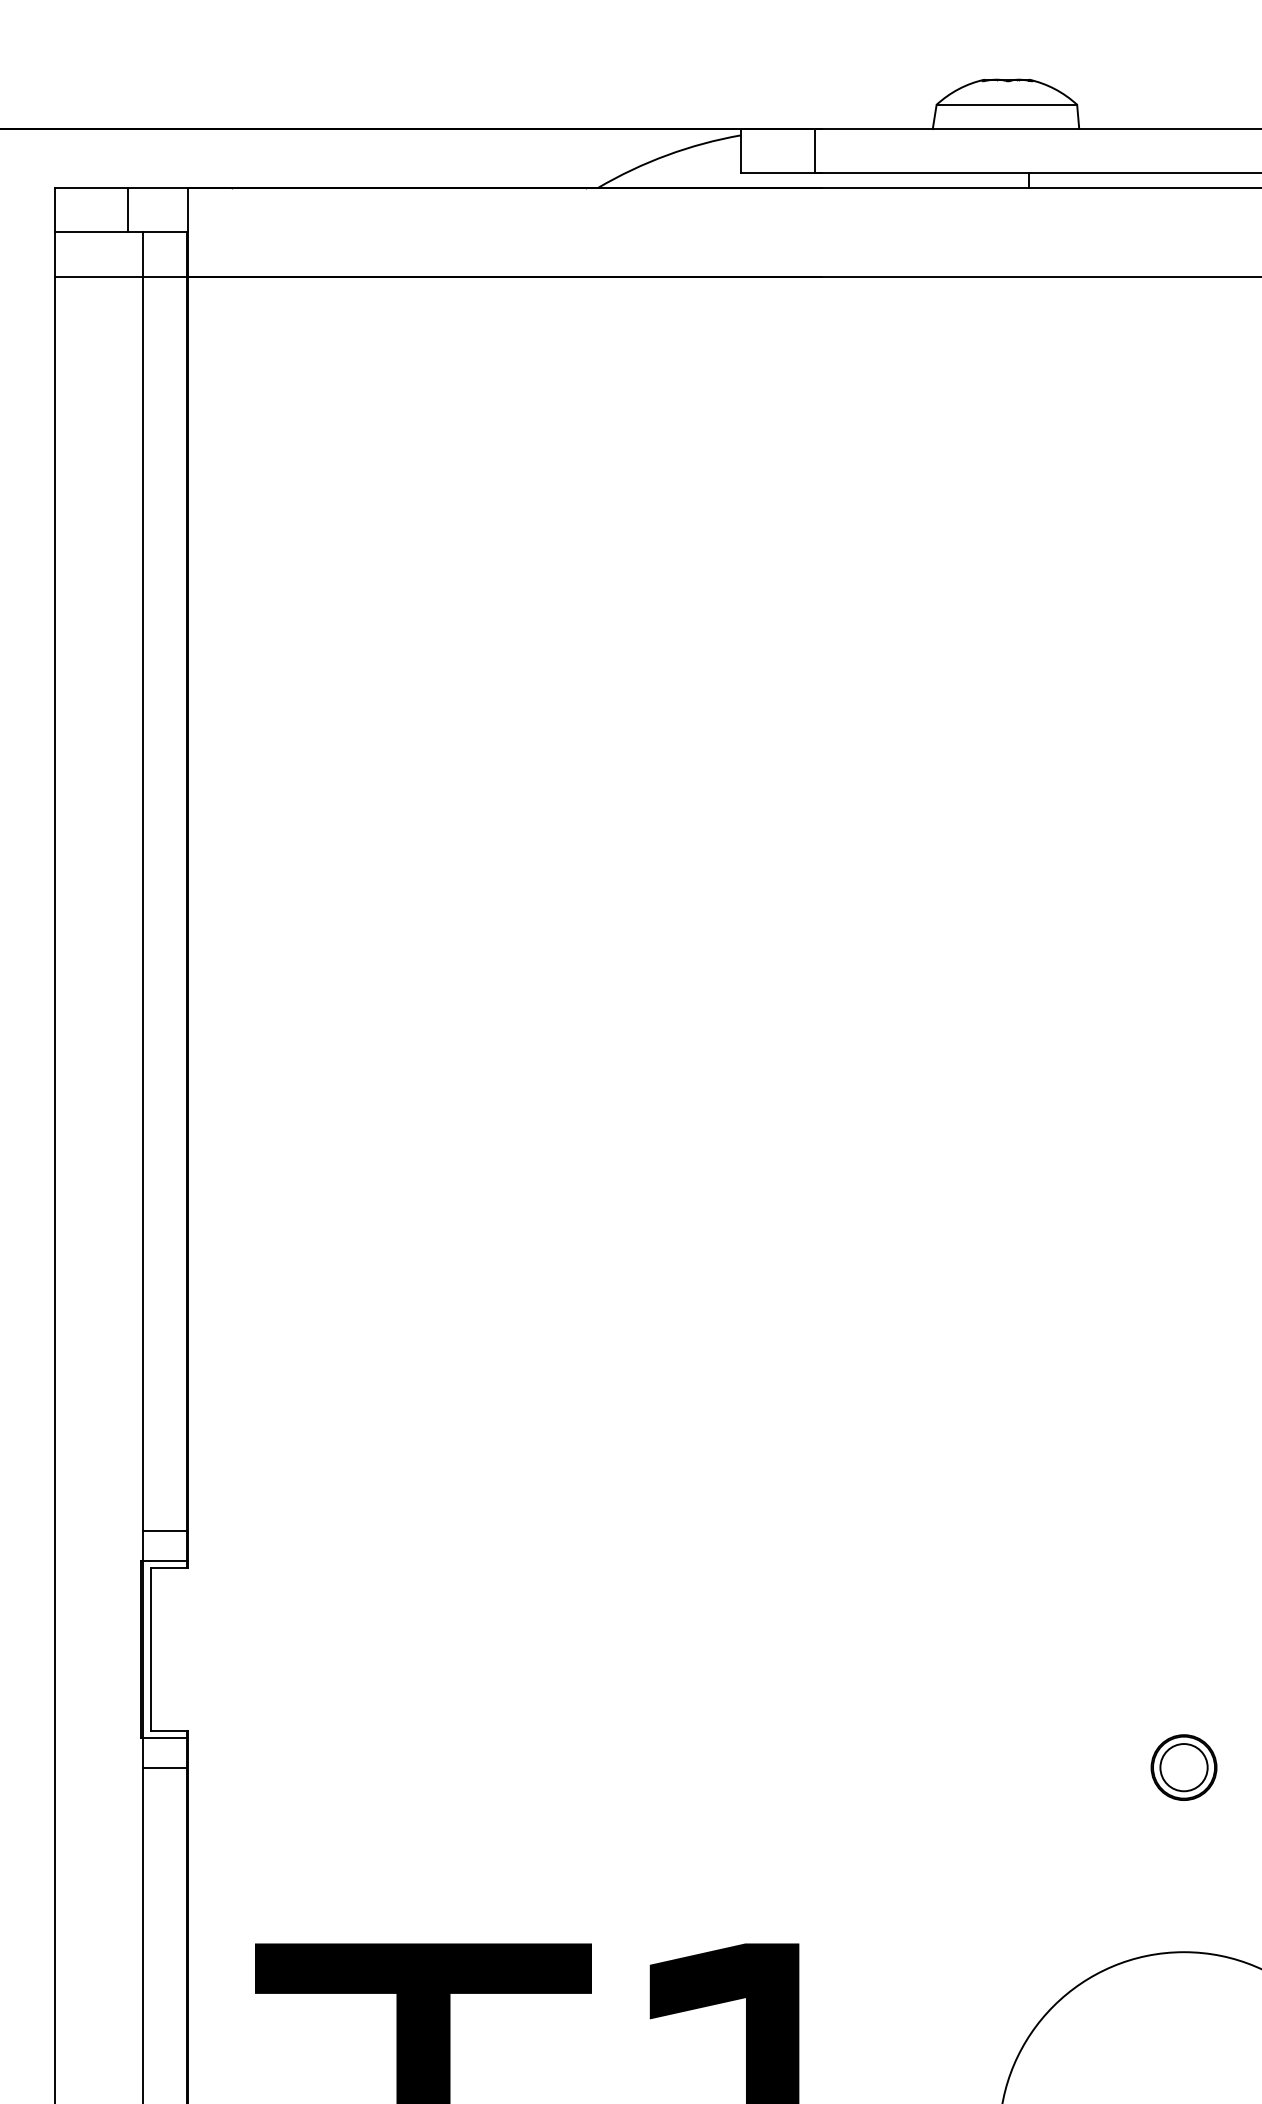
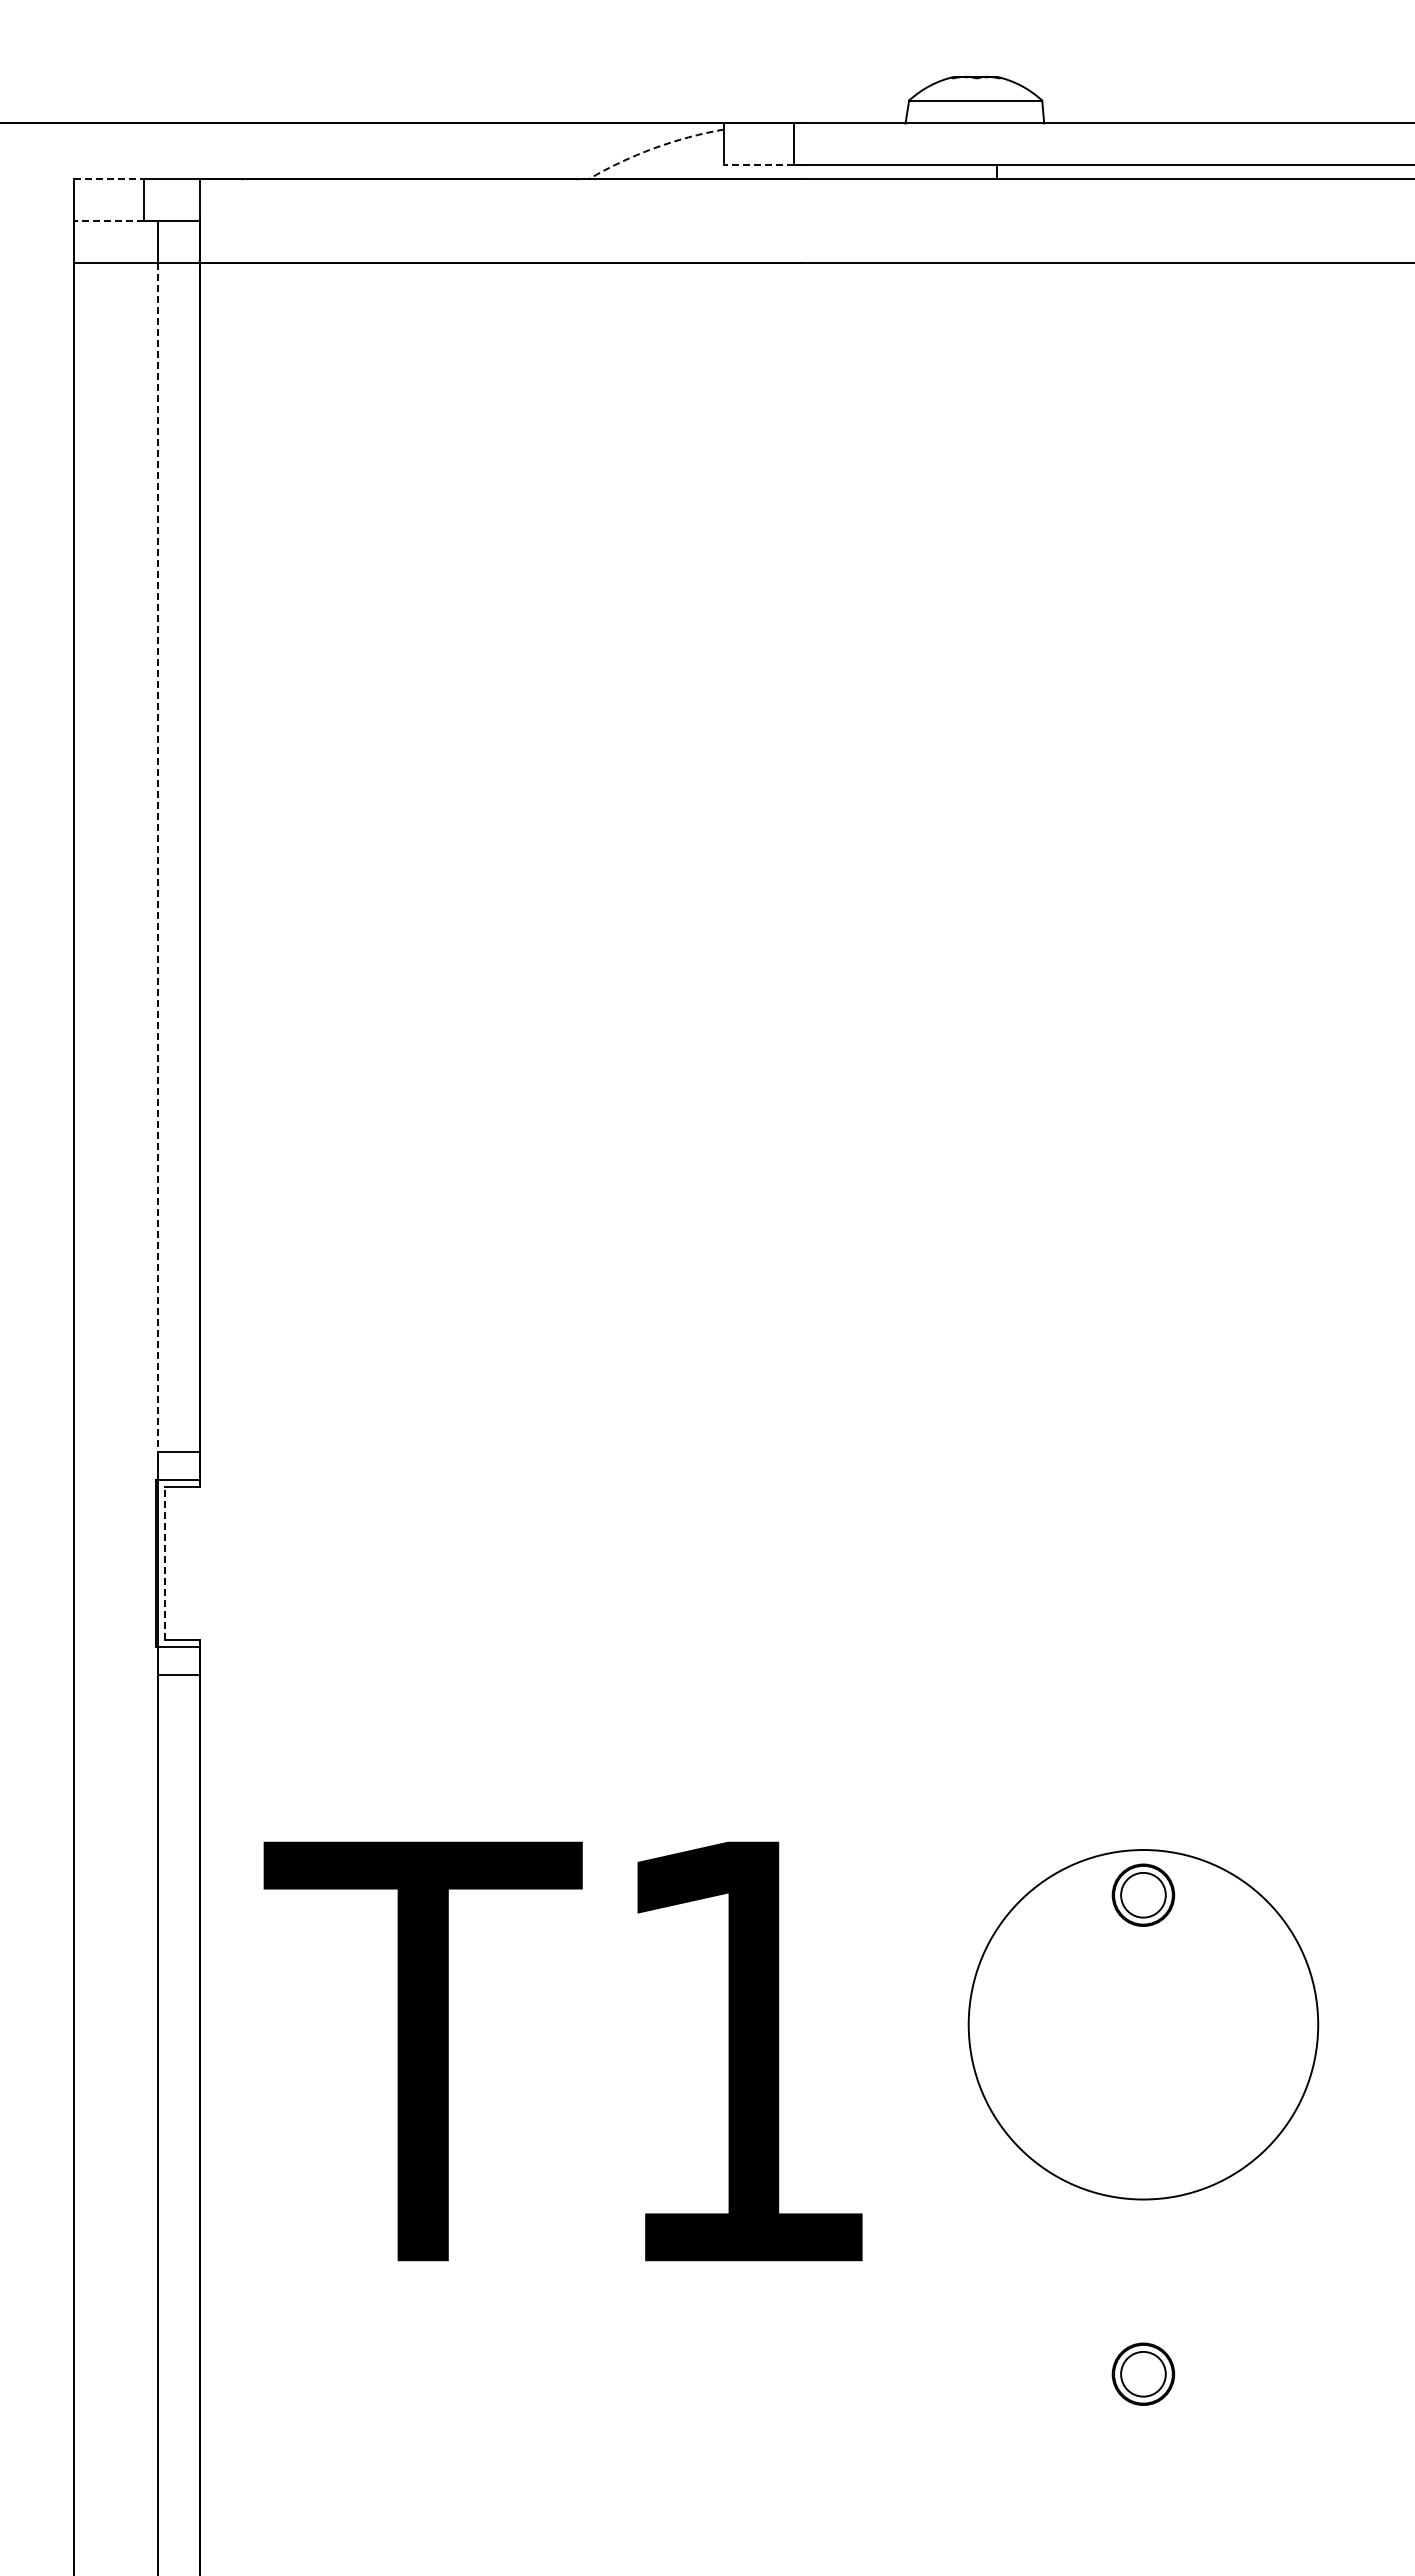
arc: (667, 155) -> (654, 148), solid -> dashed
line: (778, 173) -> (759, 165), solid -> dashed
line: (91, 188) -> (108, 179), solid -> dashed
line: (91, 232) -> (108, 221), solid -> dashed
line: (142, 904) -> (157, 857), solid -> dashed
line: (150, 1649) -> (164, 1563), solid -> dashed
part: (1184, 1766) -> (1143, 1894), moved

